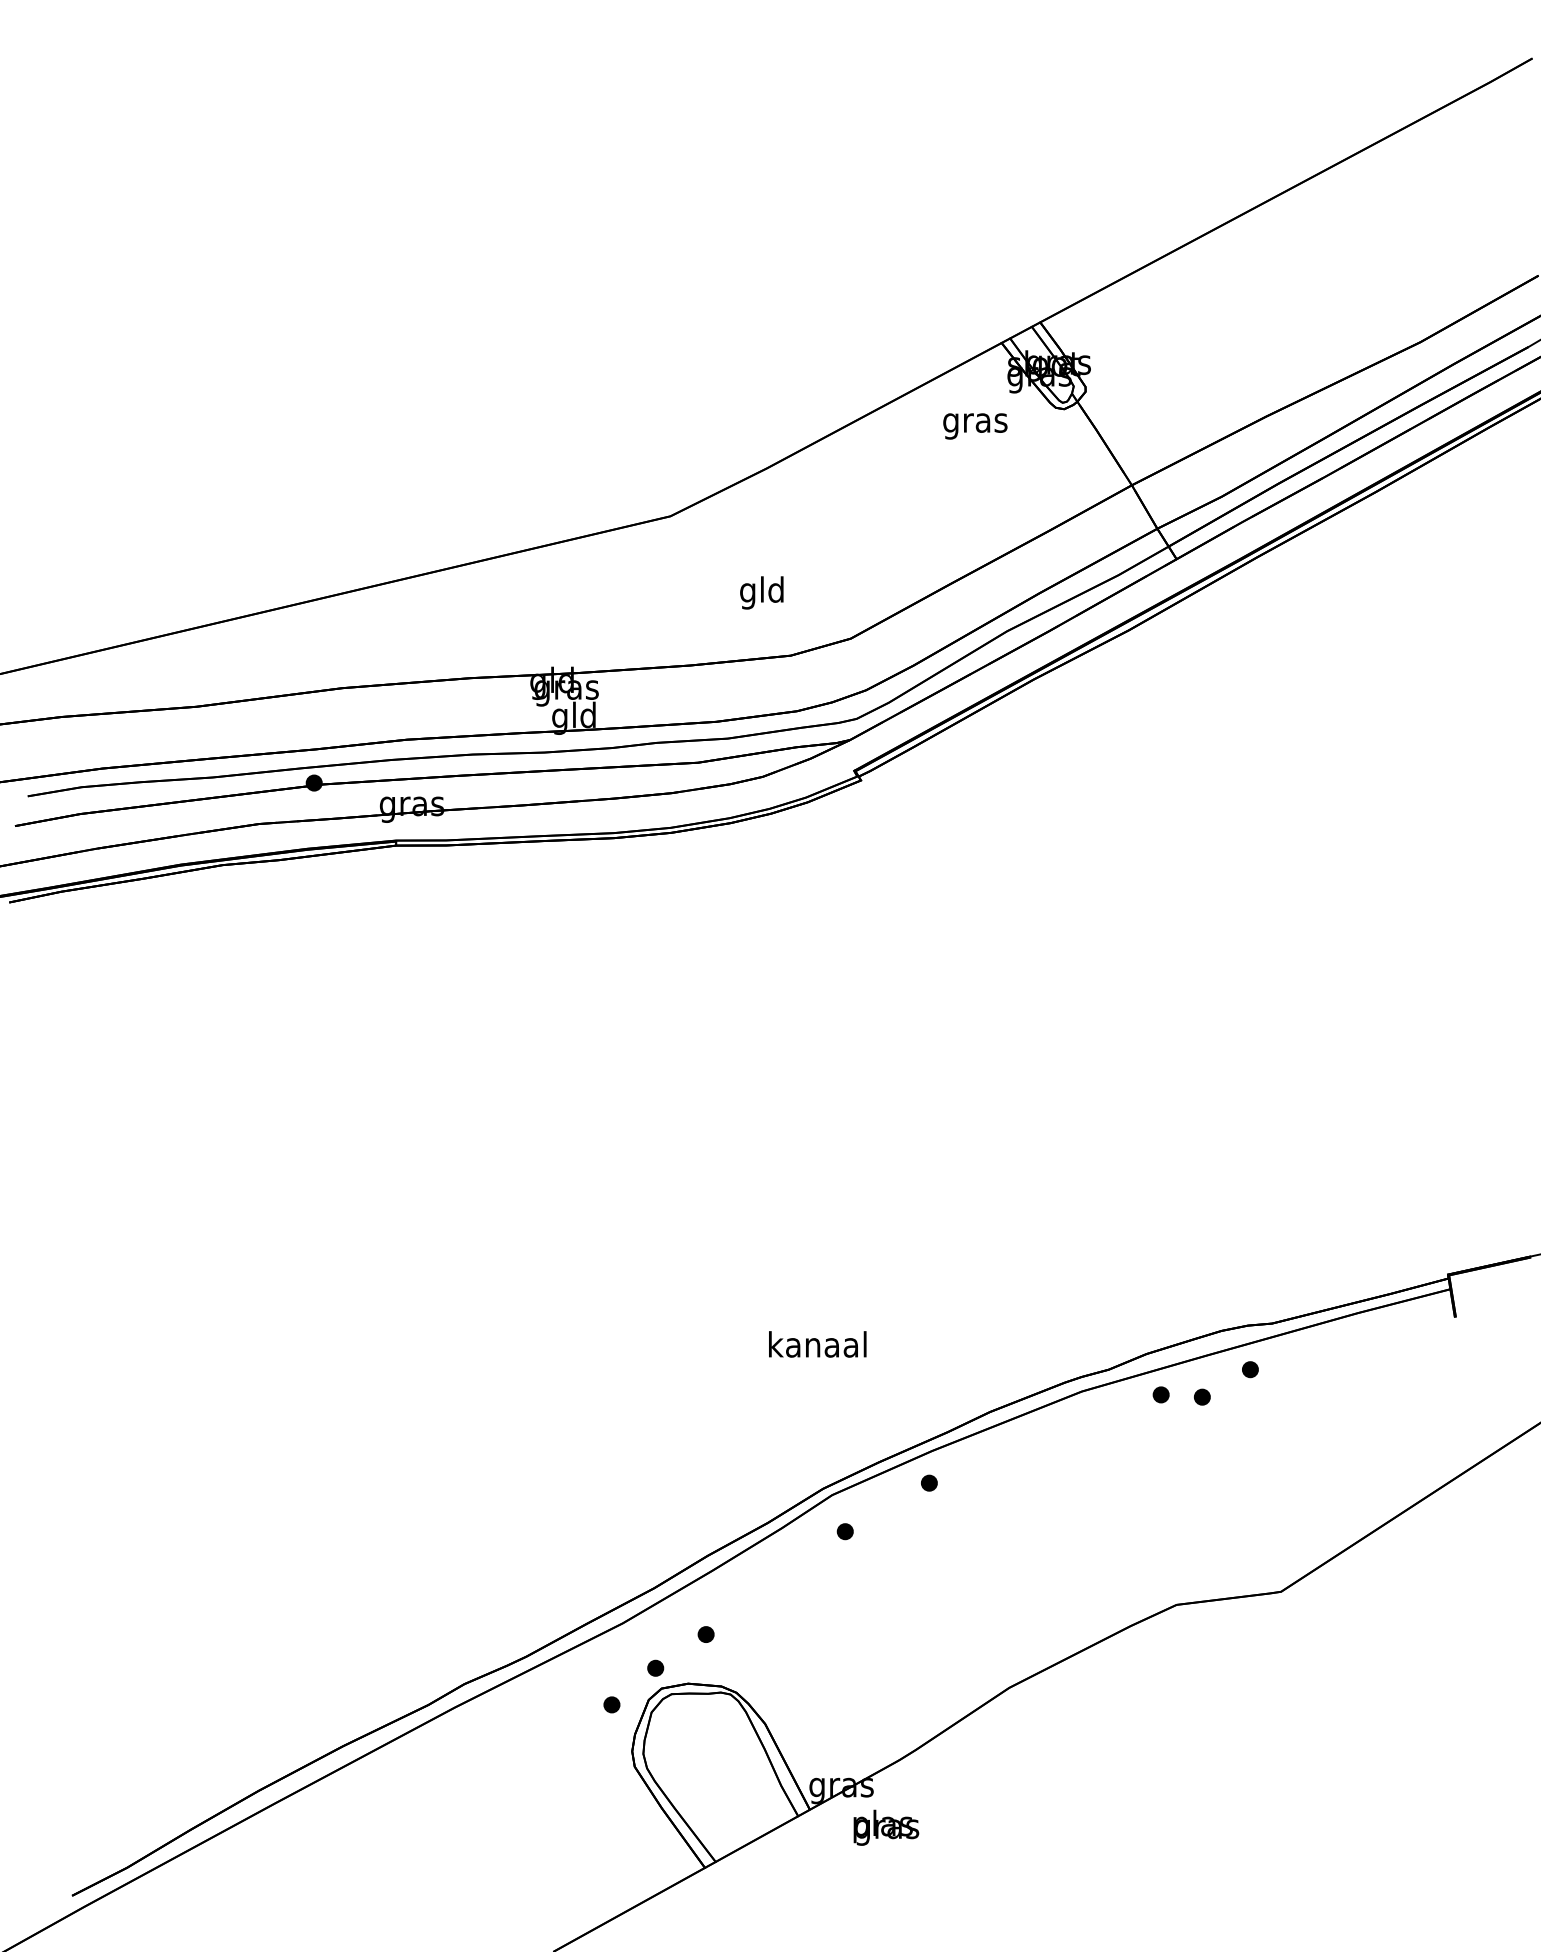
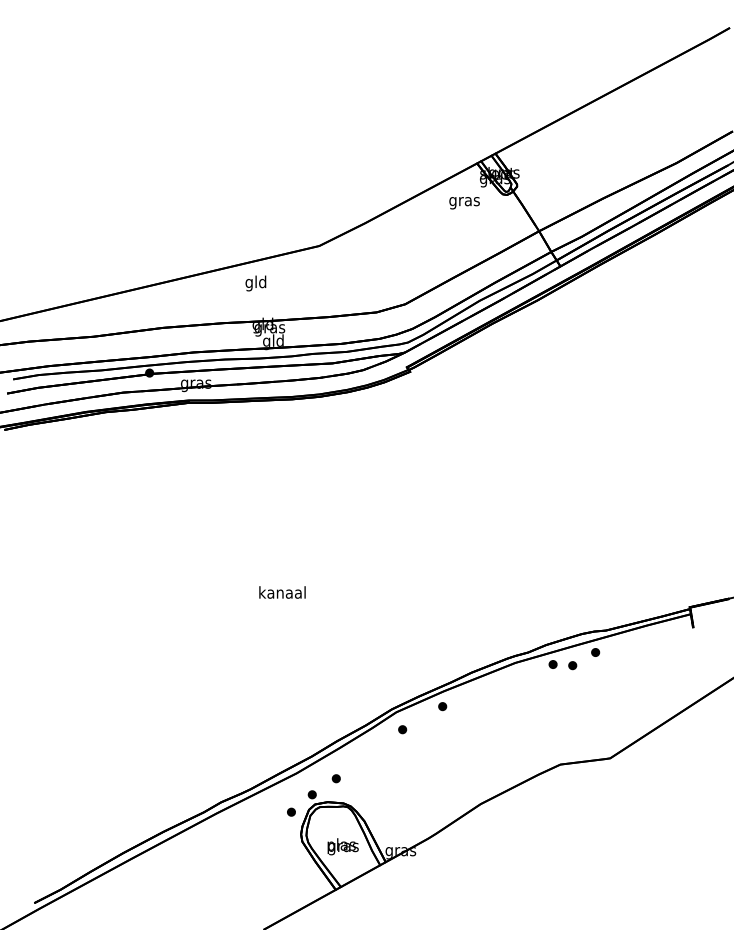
text: (761, 592) -> (255, 283), moved
text: (817, 1344) -> (282, 592), moved
text: (884, 1827) -> (342, 846), moved

